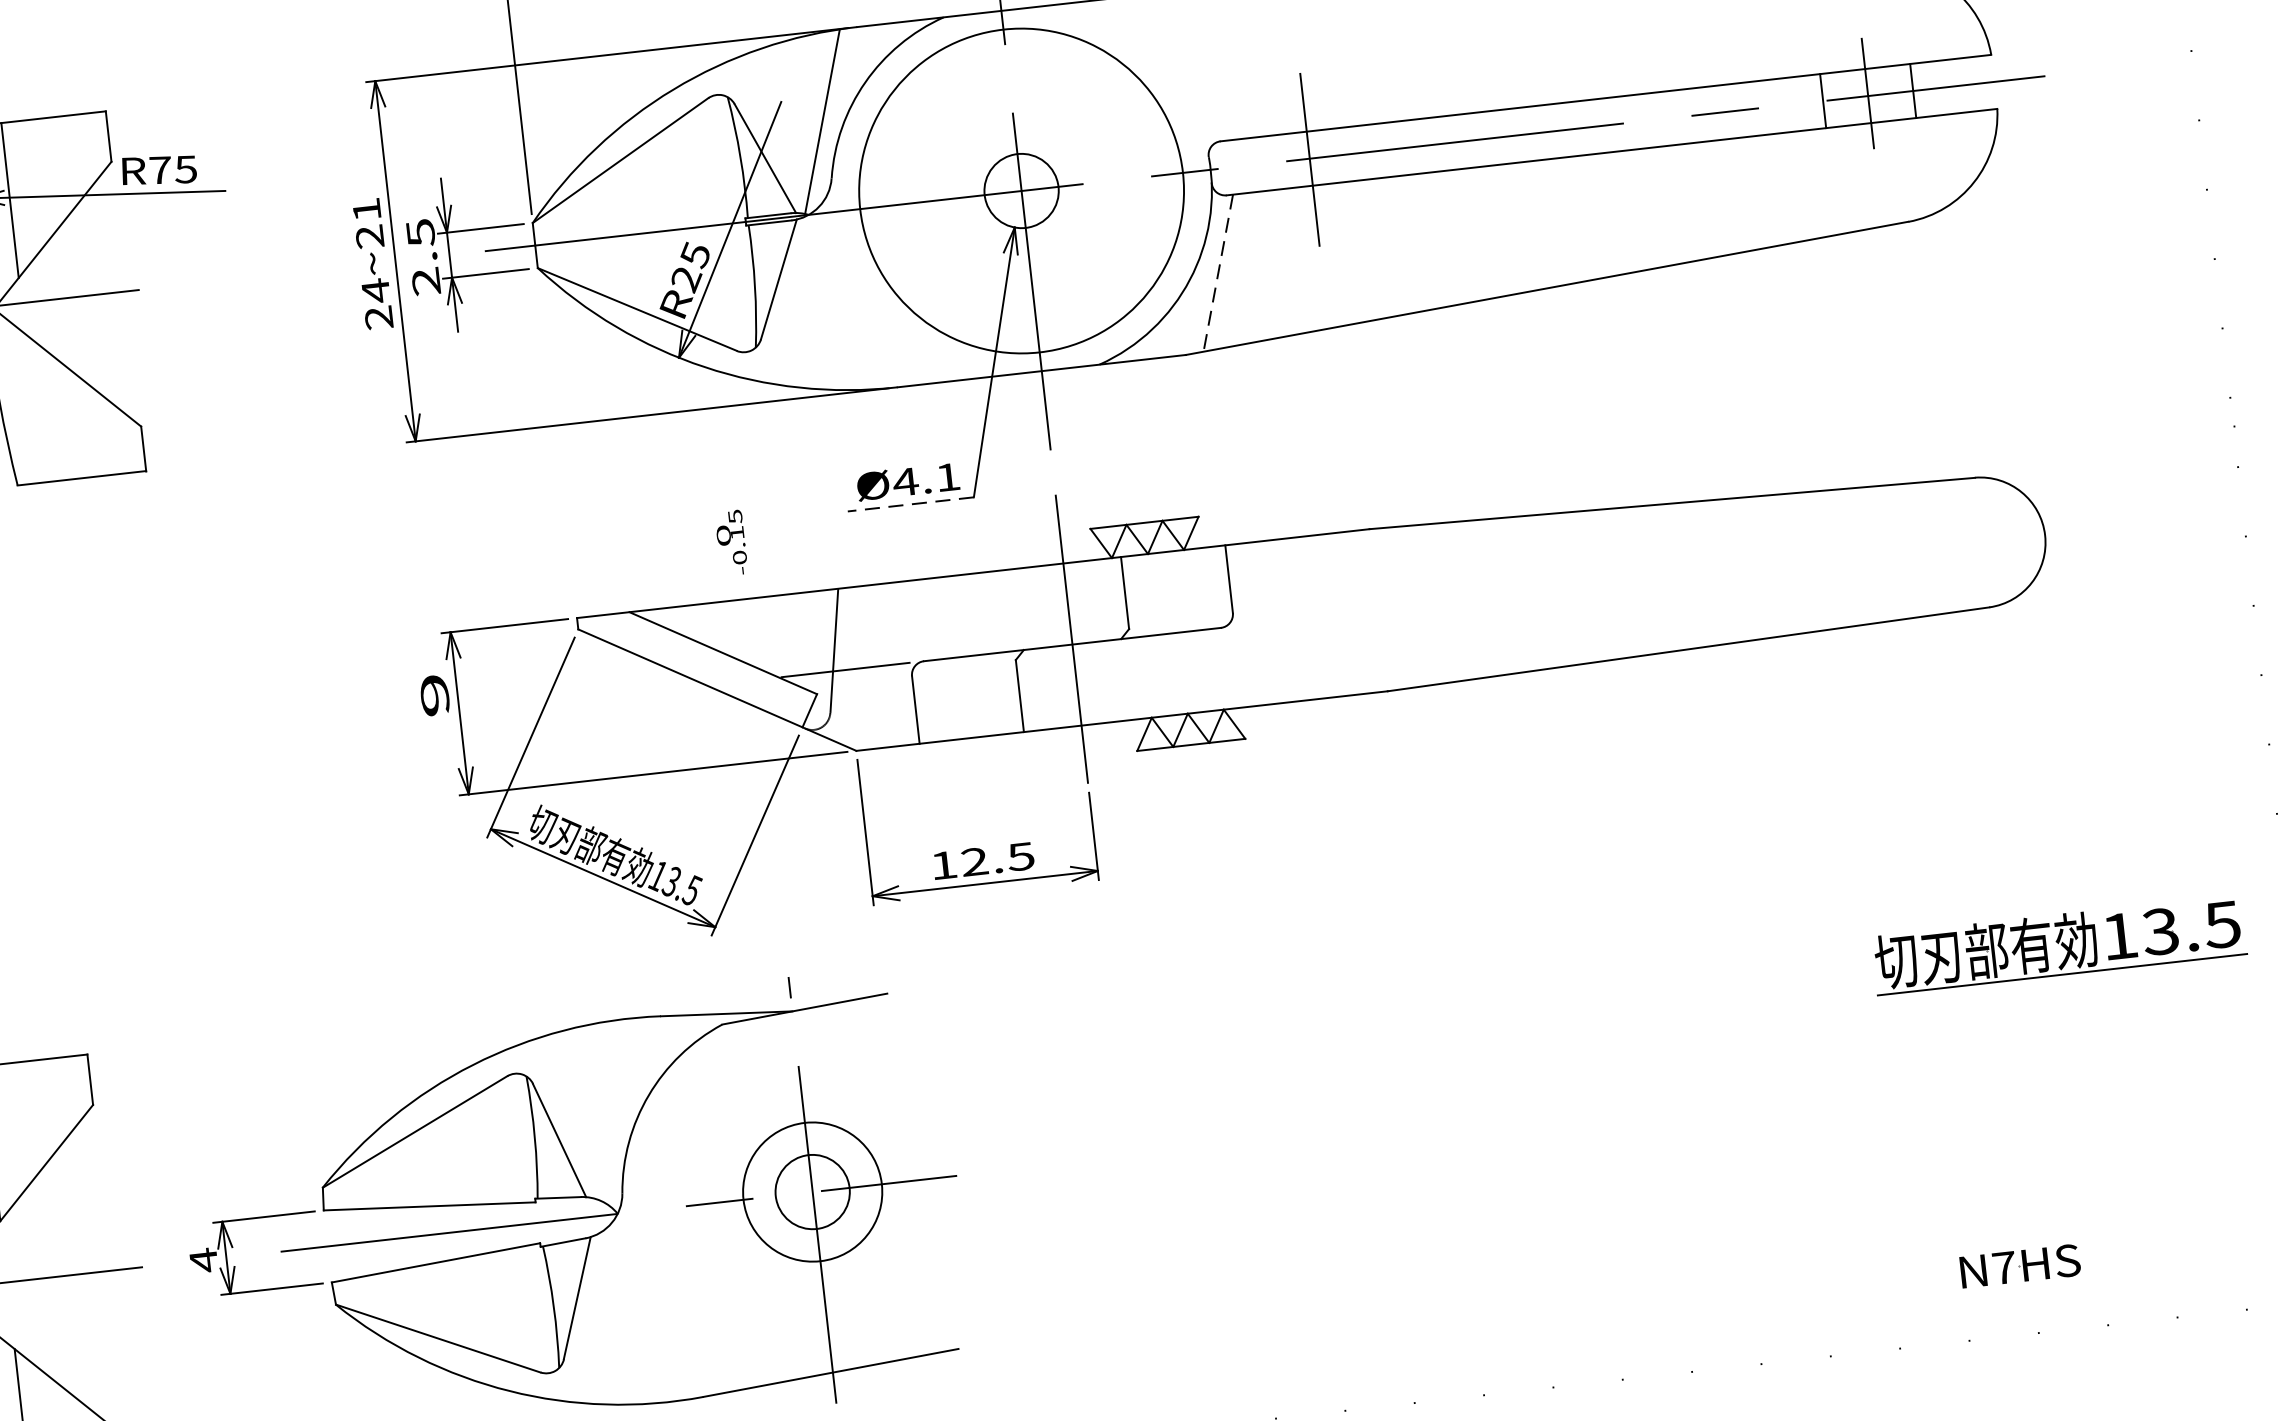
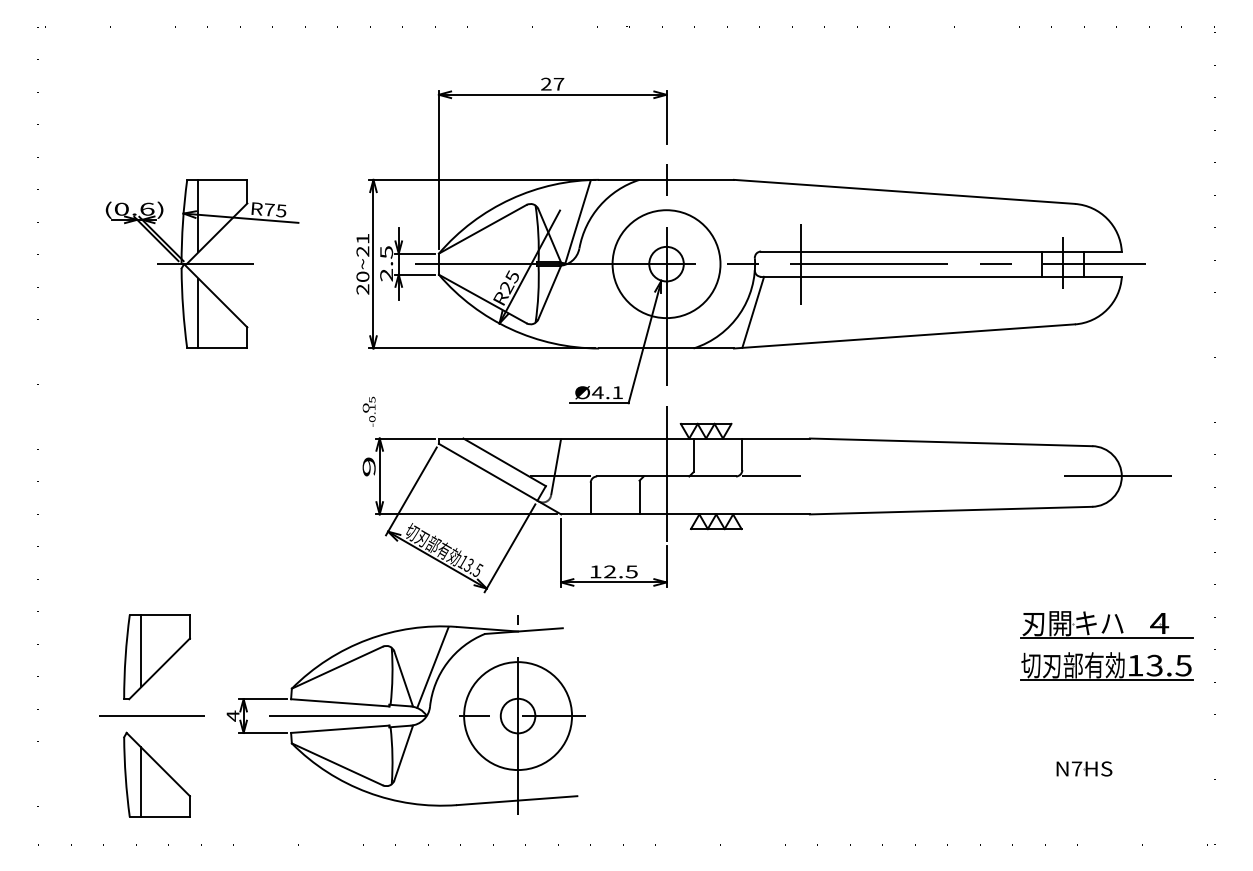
circle: (1021, 191) -> (666, 264), size x0.71
line: (1218, 273) -> (753, 312), dashed -> solid
text: (374, 290) -> (362, 276), 24~21 -> 20~21
line: (33, 408) -> (198, 313), added
line: (911, 504) -> (599, 403), dashed -> solid
line: (2035, 536) -> (1117, 476), added
text: (729, 542) -> (368, 411), moved
line: (1296, 619) -> (771, 476), added
part: (2047, 855) -> (1106, 624), added
line: (618, 1108) -> (432, 667), added
circle: (813, 1192) -> (518, 716), size x1.67
part: (2020, 1265) -> (1084, 768), moved

